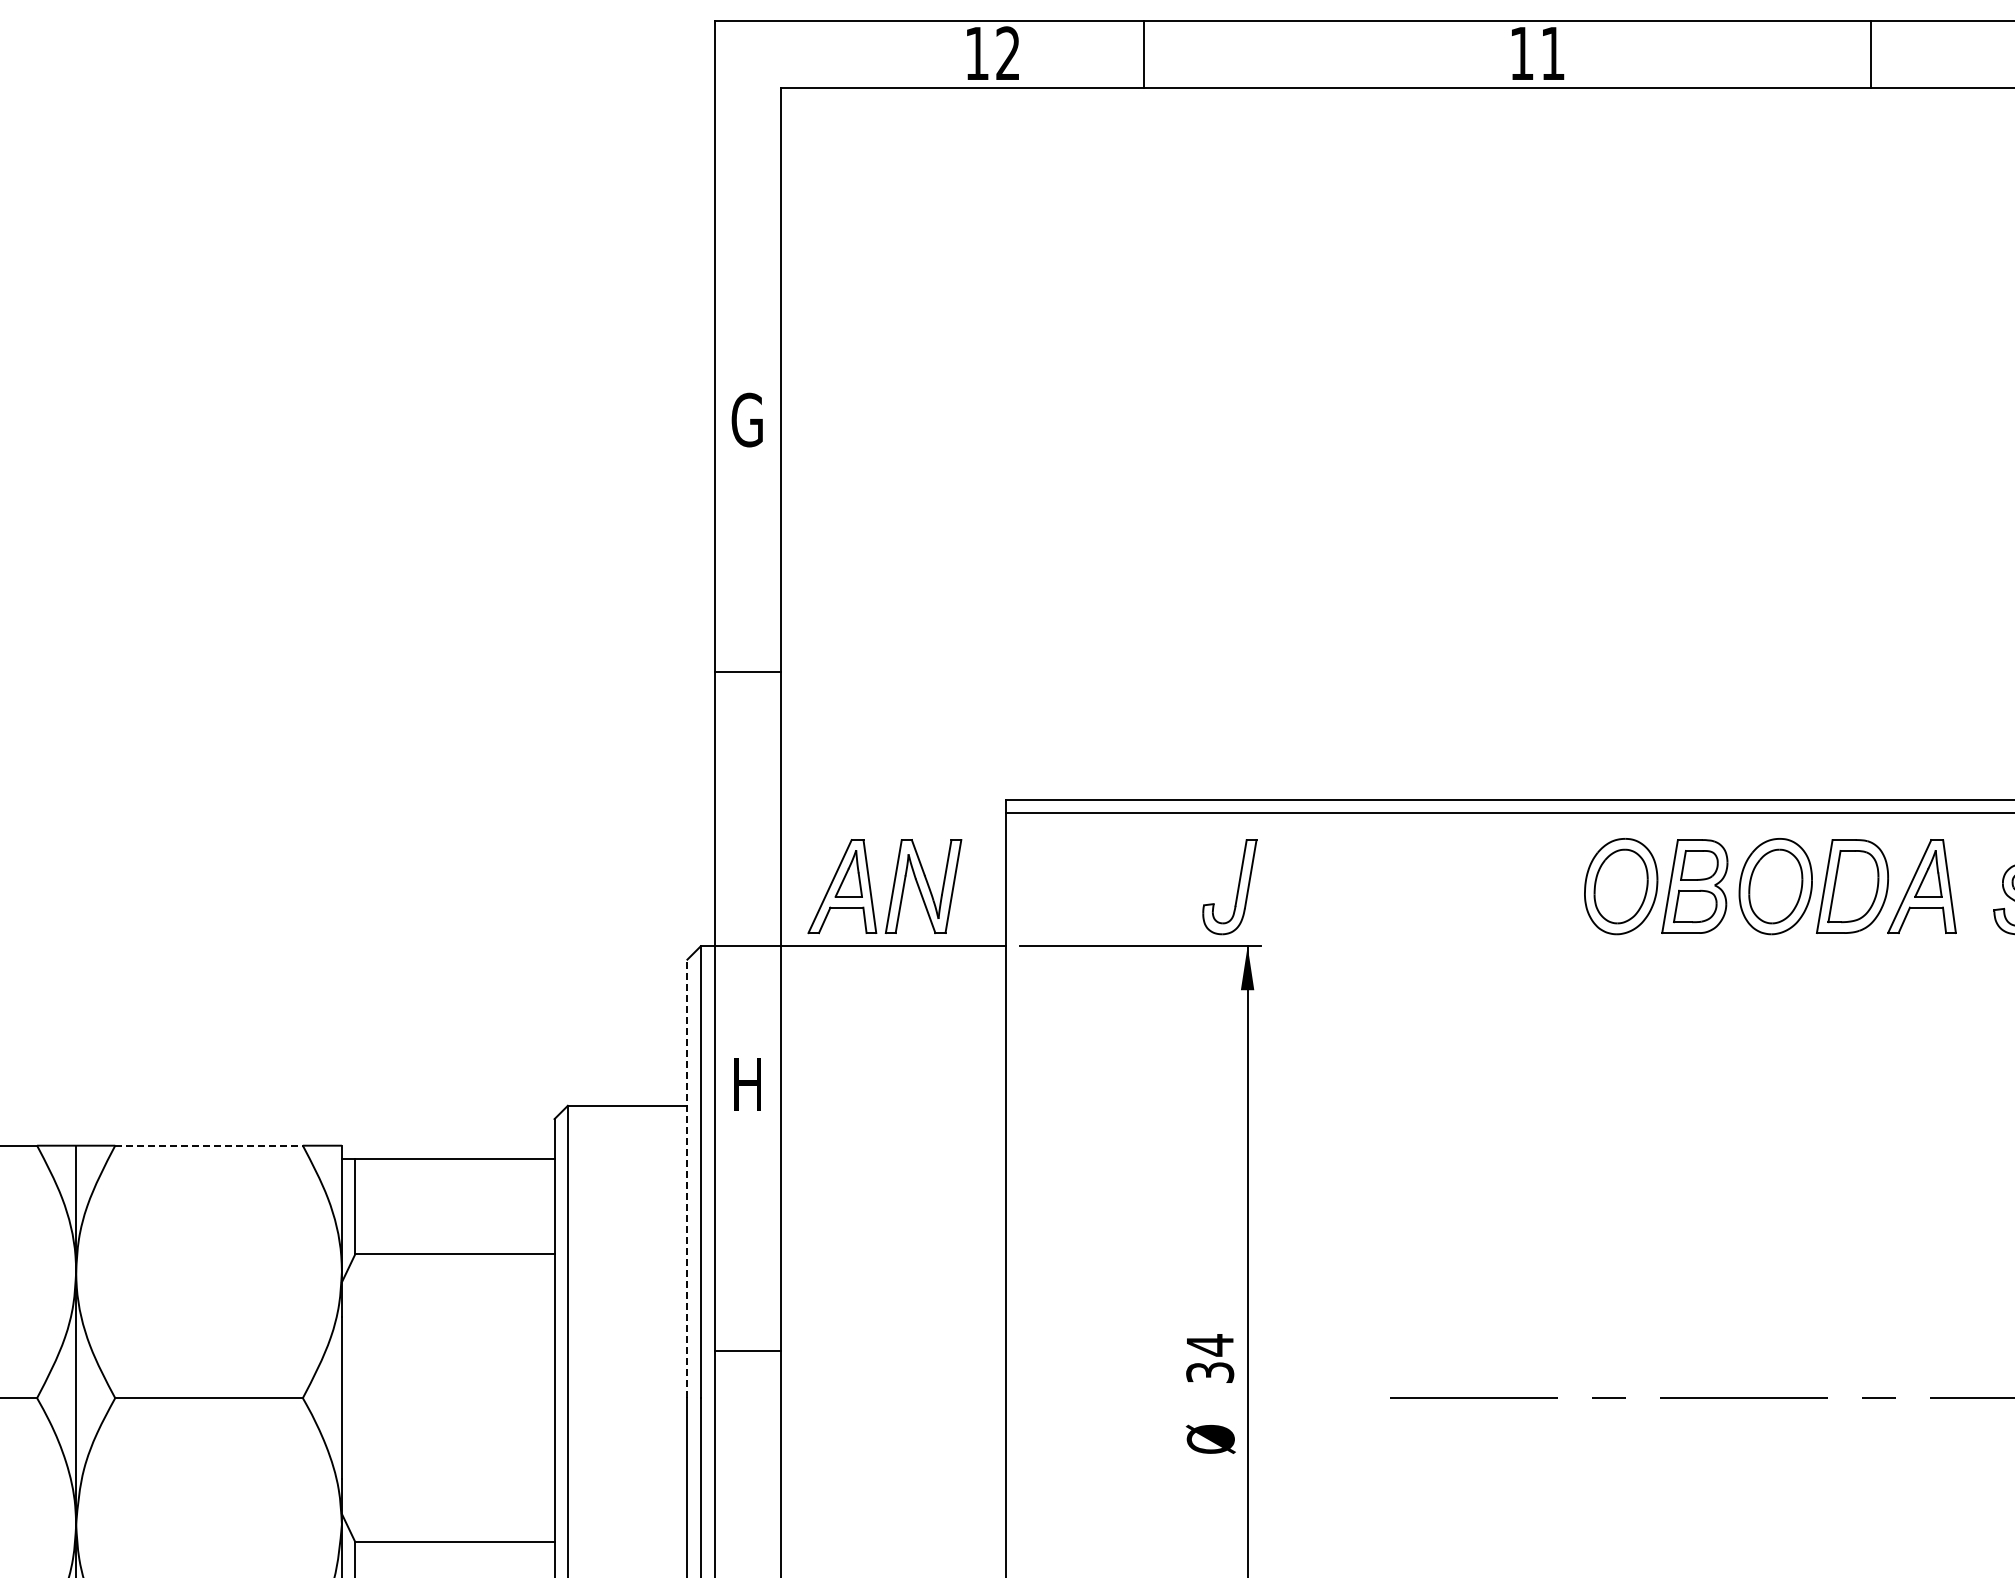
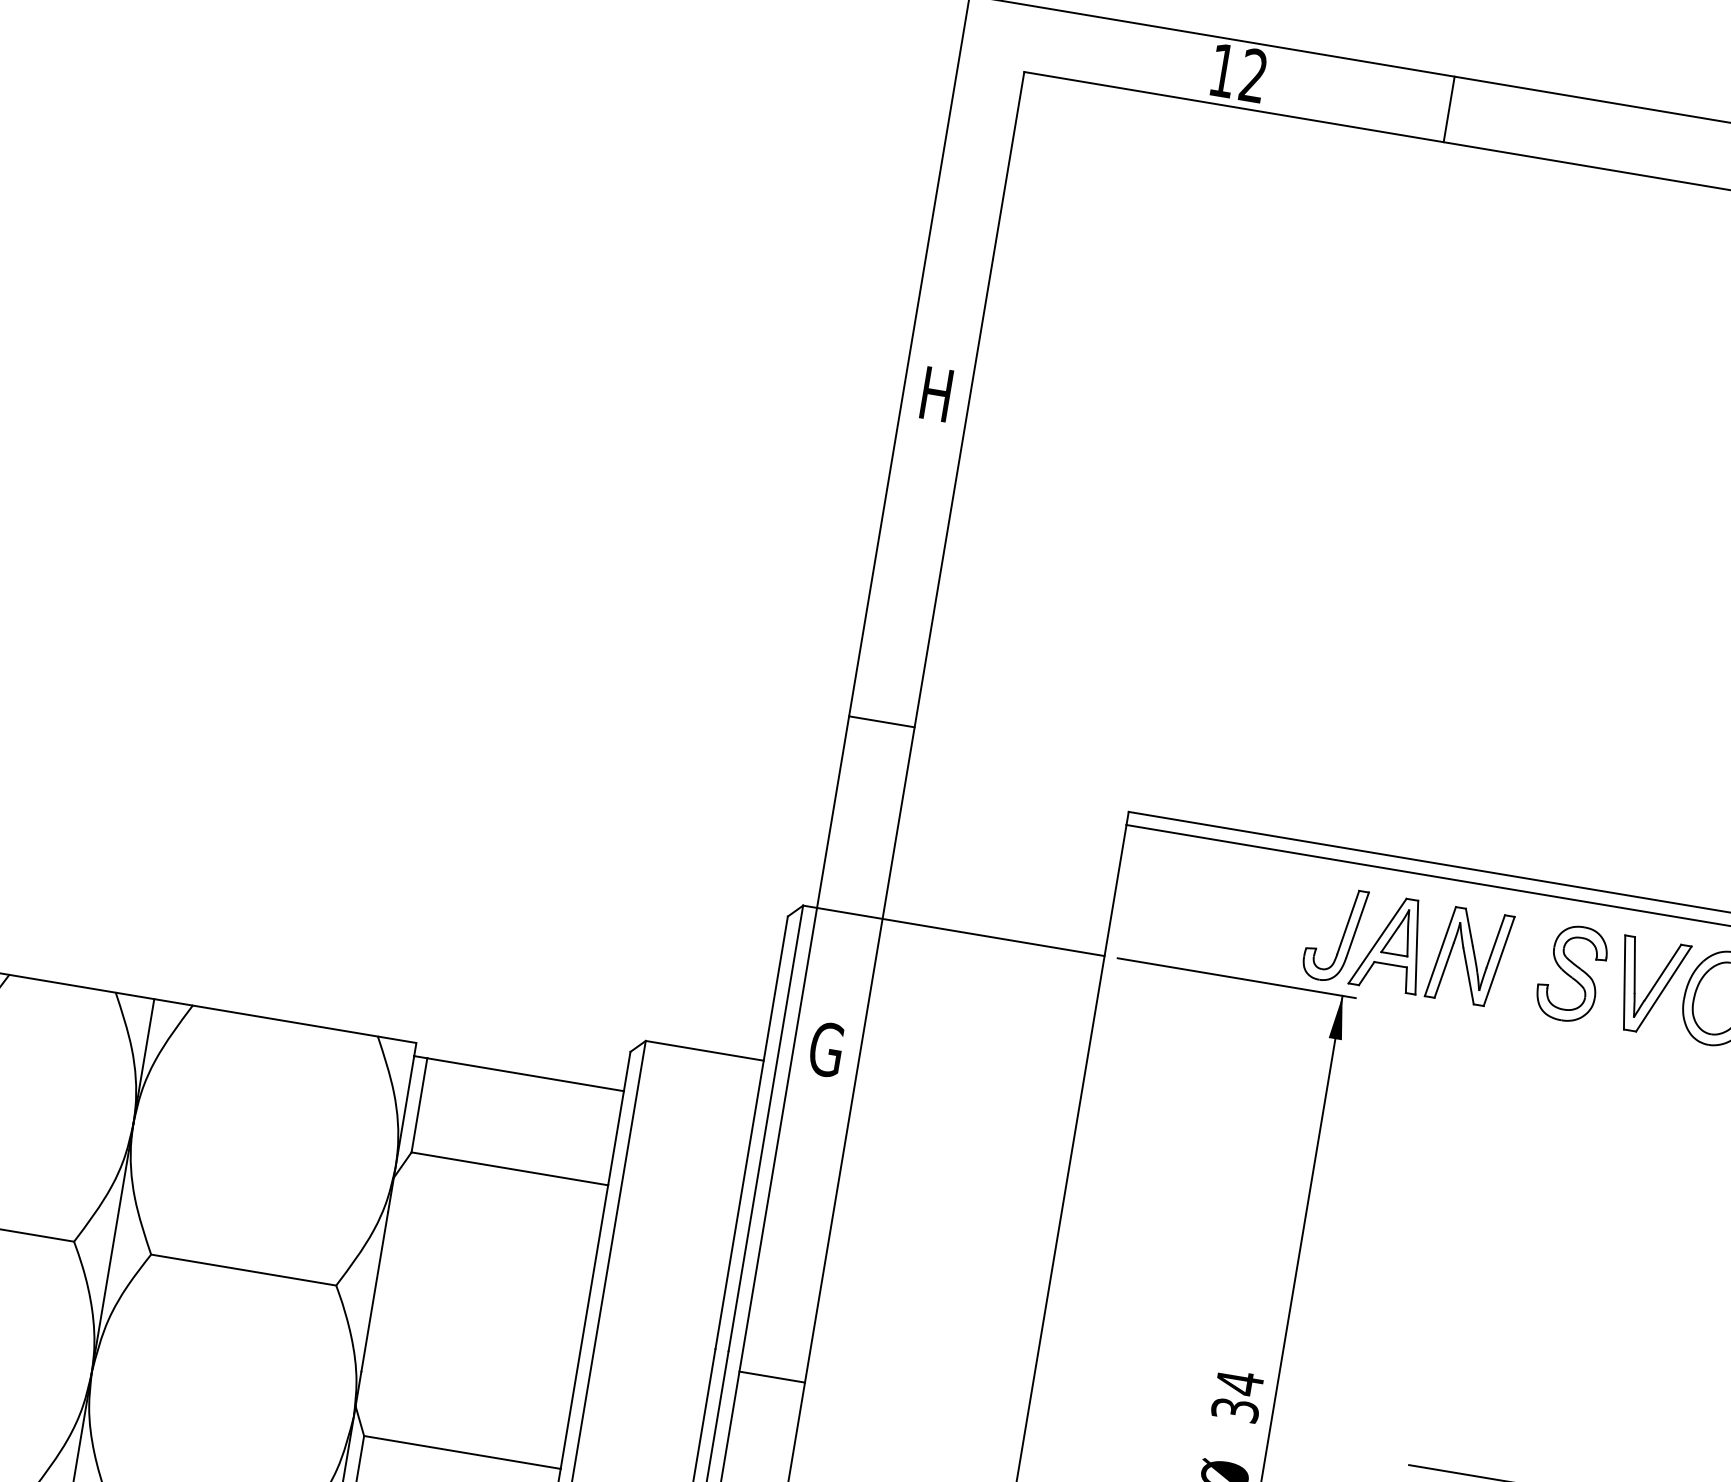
line: (1144, 54) -> (1449, 109), moved
text: (746, 419) -> (935, 393), G -> H
line: (747, 672) -> (881, 722), moved
part: (892, 886) -> (1439, 951), moved
part: (1469, 886) -> (1571, 973), added
part: (1549, 886) -> (1650, 986), added
text: (746, 1084) -> (825, 1049), H -> G
line: (209, 1145) -> (285, 1020), dashed -> solid
line: (687, 1178) -> (751, 1132), dashed -> solid
line: (747, 1351) -> (771, 1377), moved

